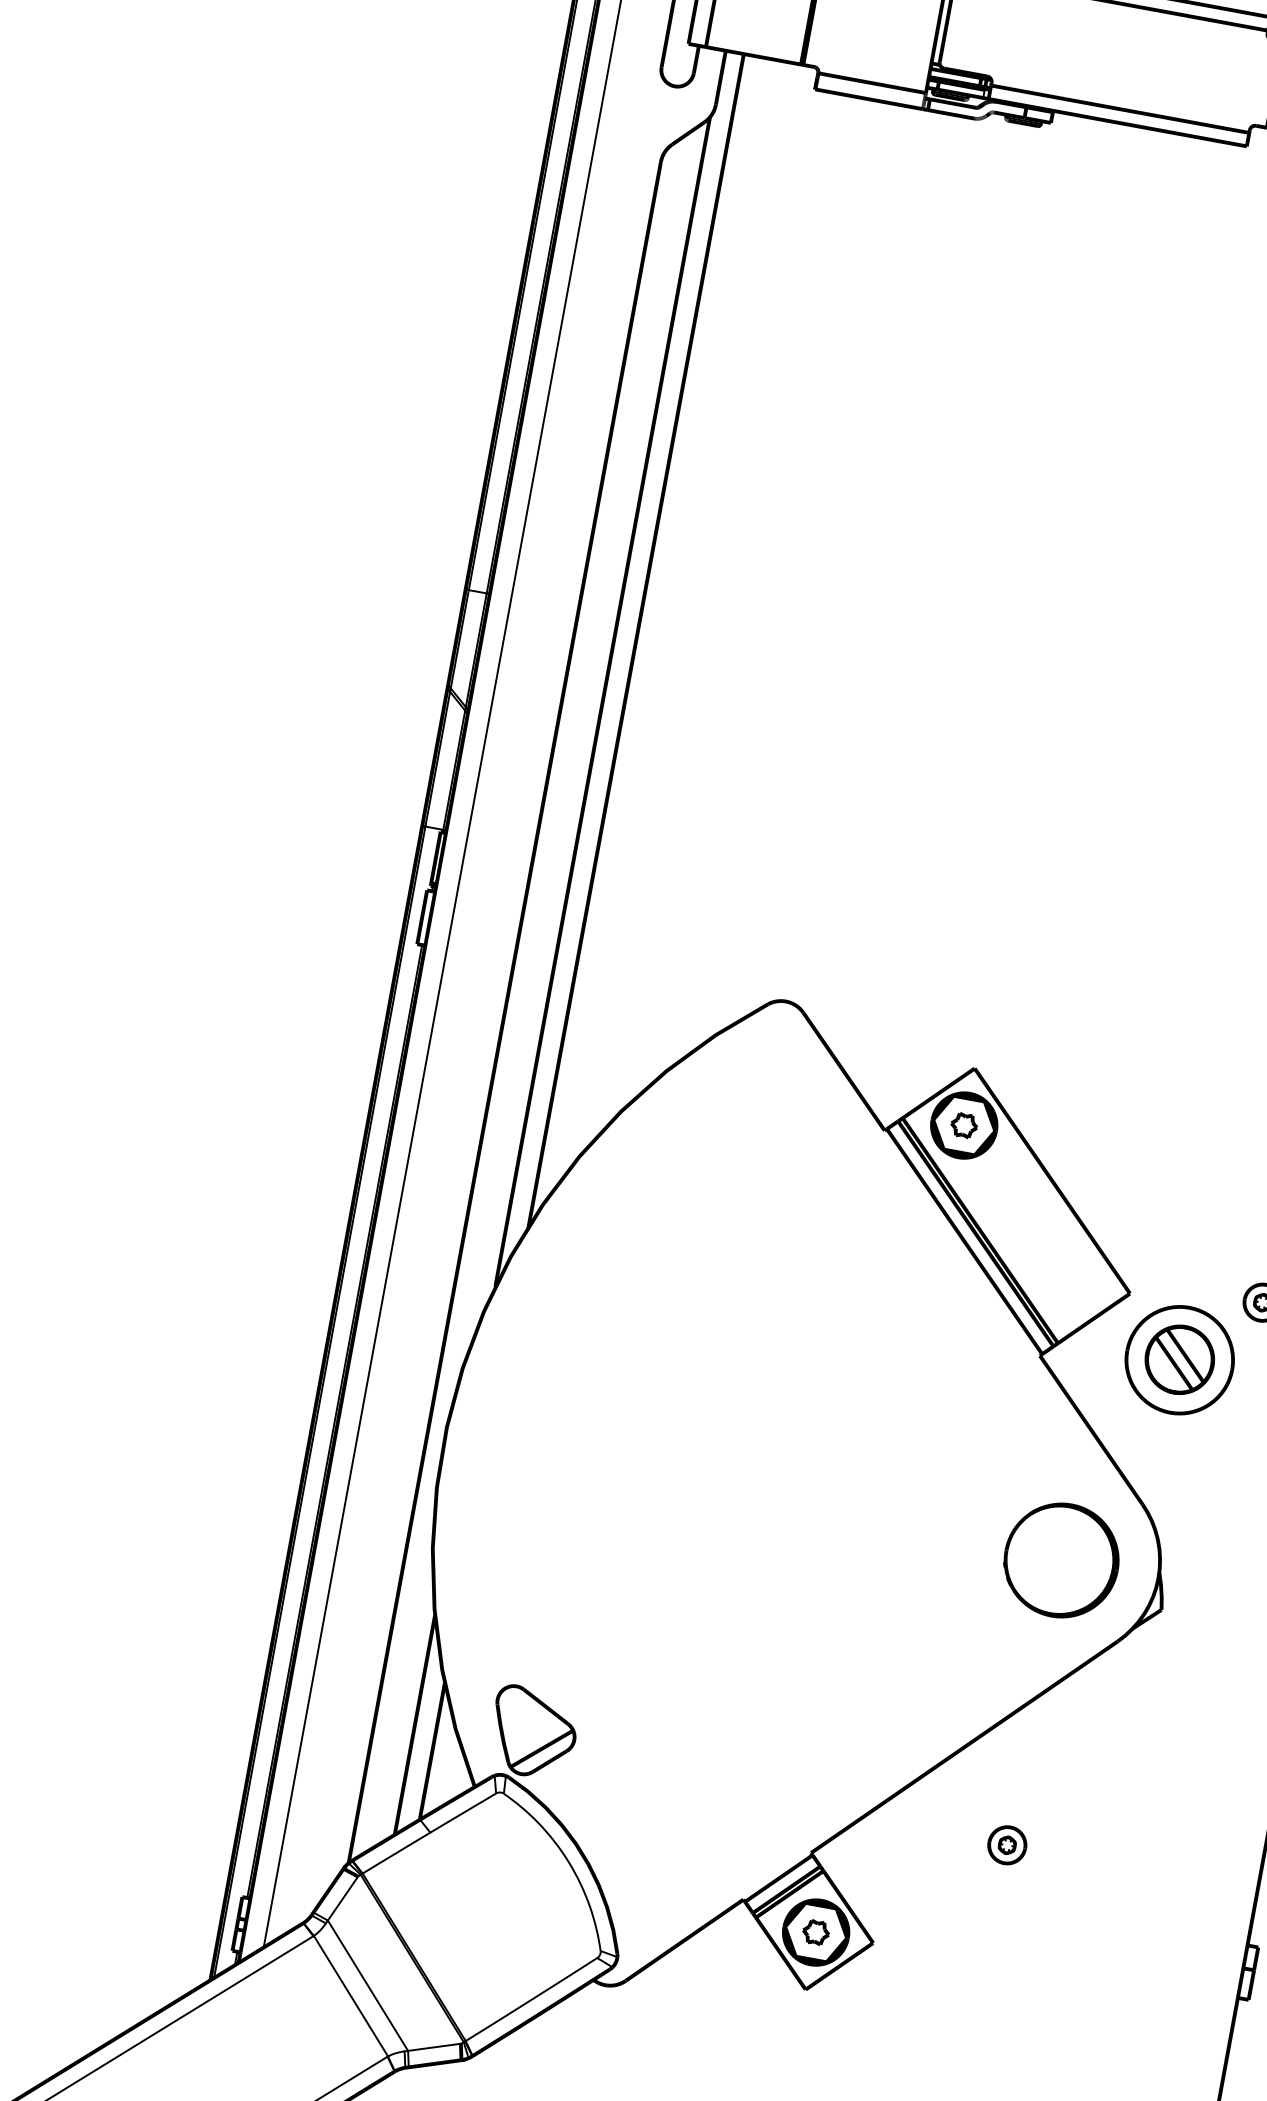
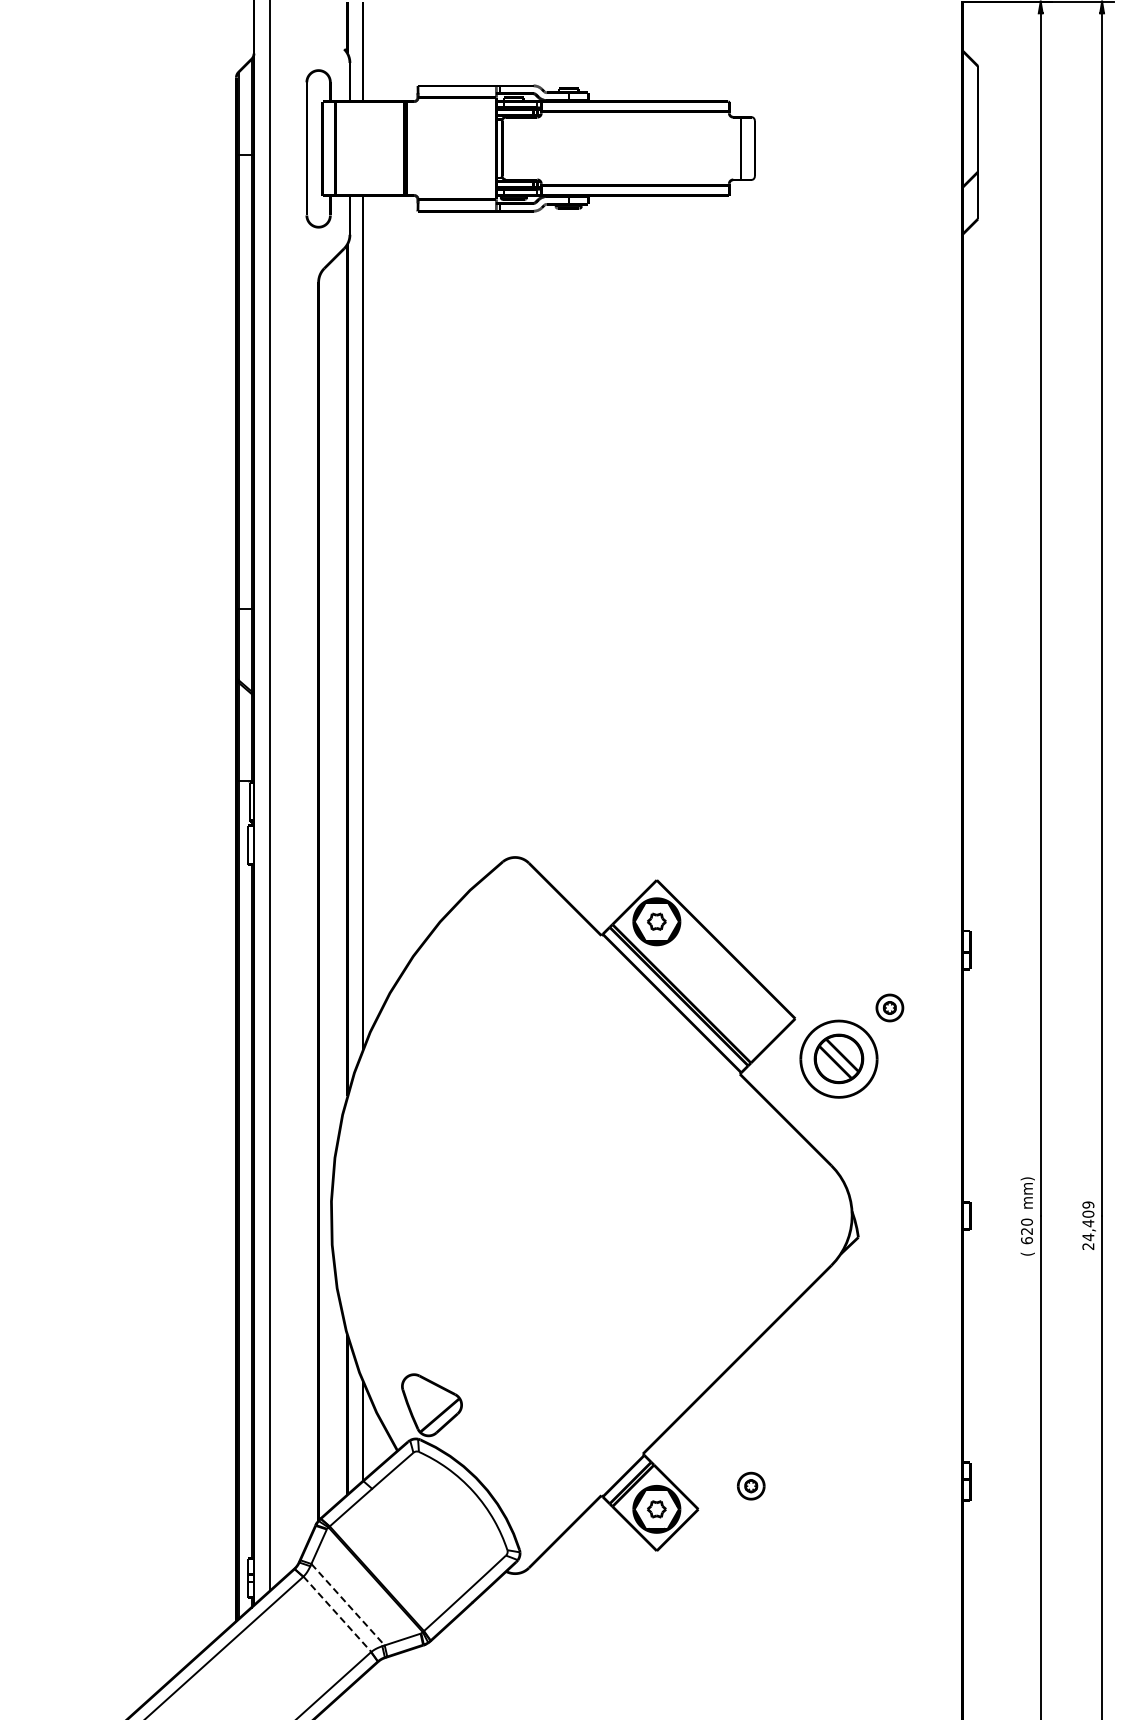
part: (1061, 1560) -> (781, 1215), removed
part: (1007, 1844) -> (751, 1485), moved
line: (368, 1985) -> (348, 1604), solid -> dashed
line: (351, 1996) -> (337, 1614), solid -> dashed

